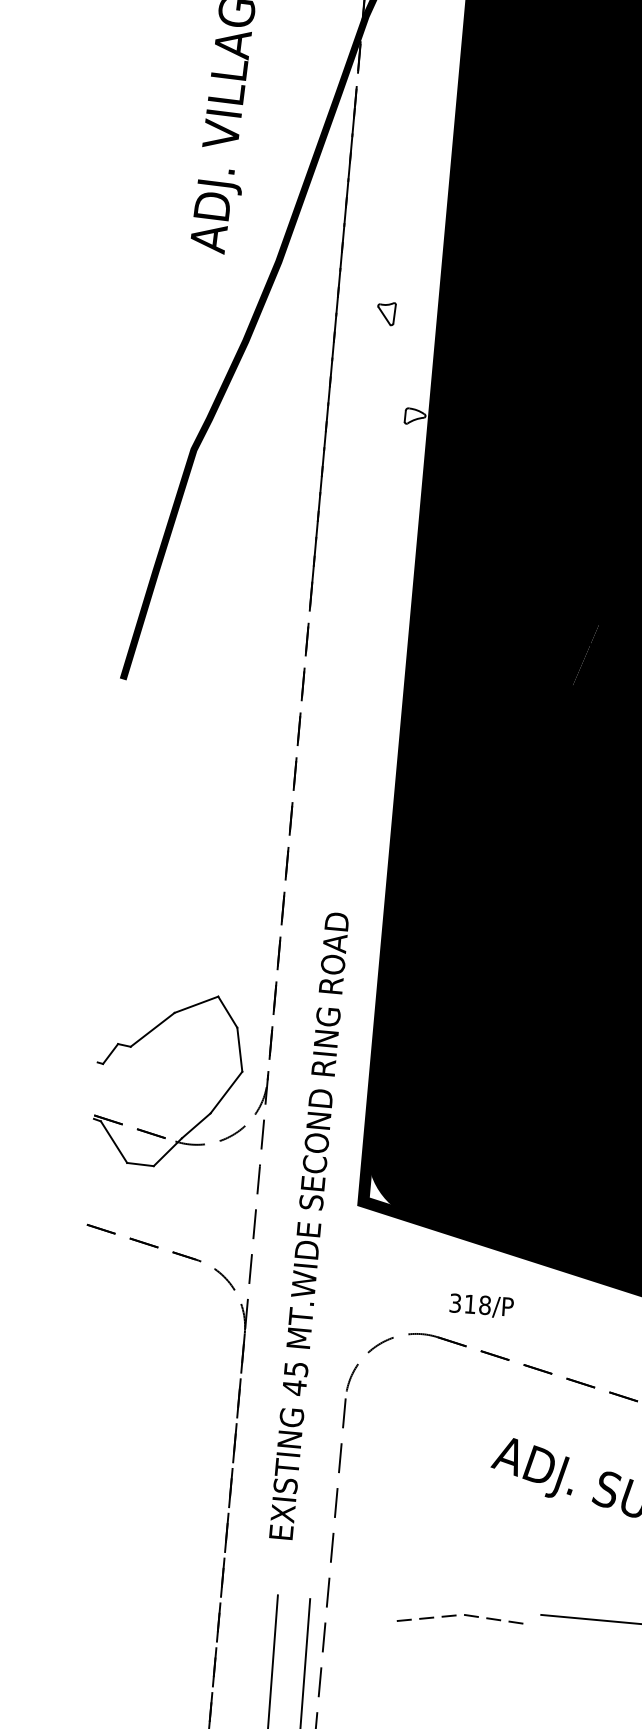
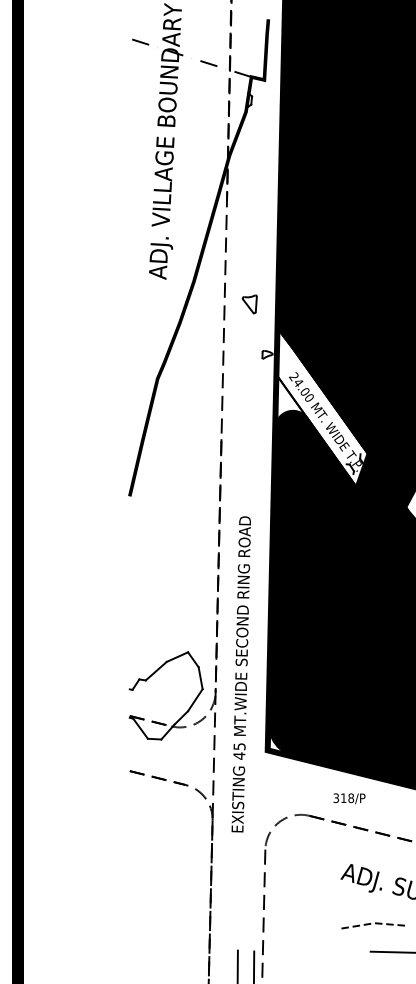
part: (386, 312) -> (249, 303), size x1.6
line: (332, 342) -> (223, 320), removed
fill: (514, 514) -> (320, 400), removed
text: (307, 1226) -> (240, 674), moved
text: (481, 1305) -> (349, 798), moved
line: (457, 1616) -> (371, 924), moved

